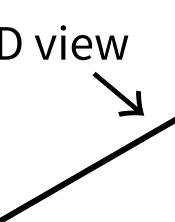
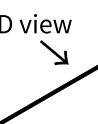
text: (118, 94) -> (54, 52), moved

